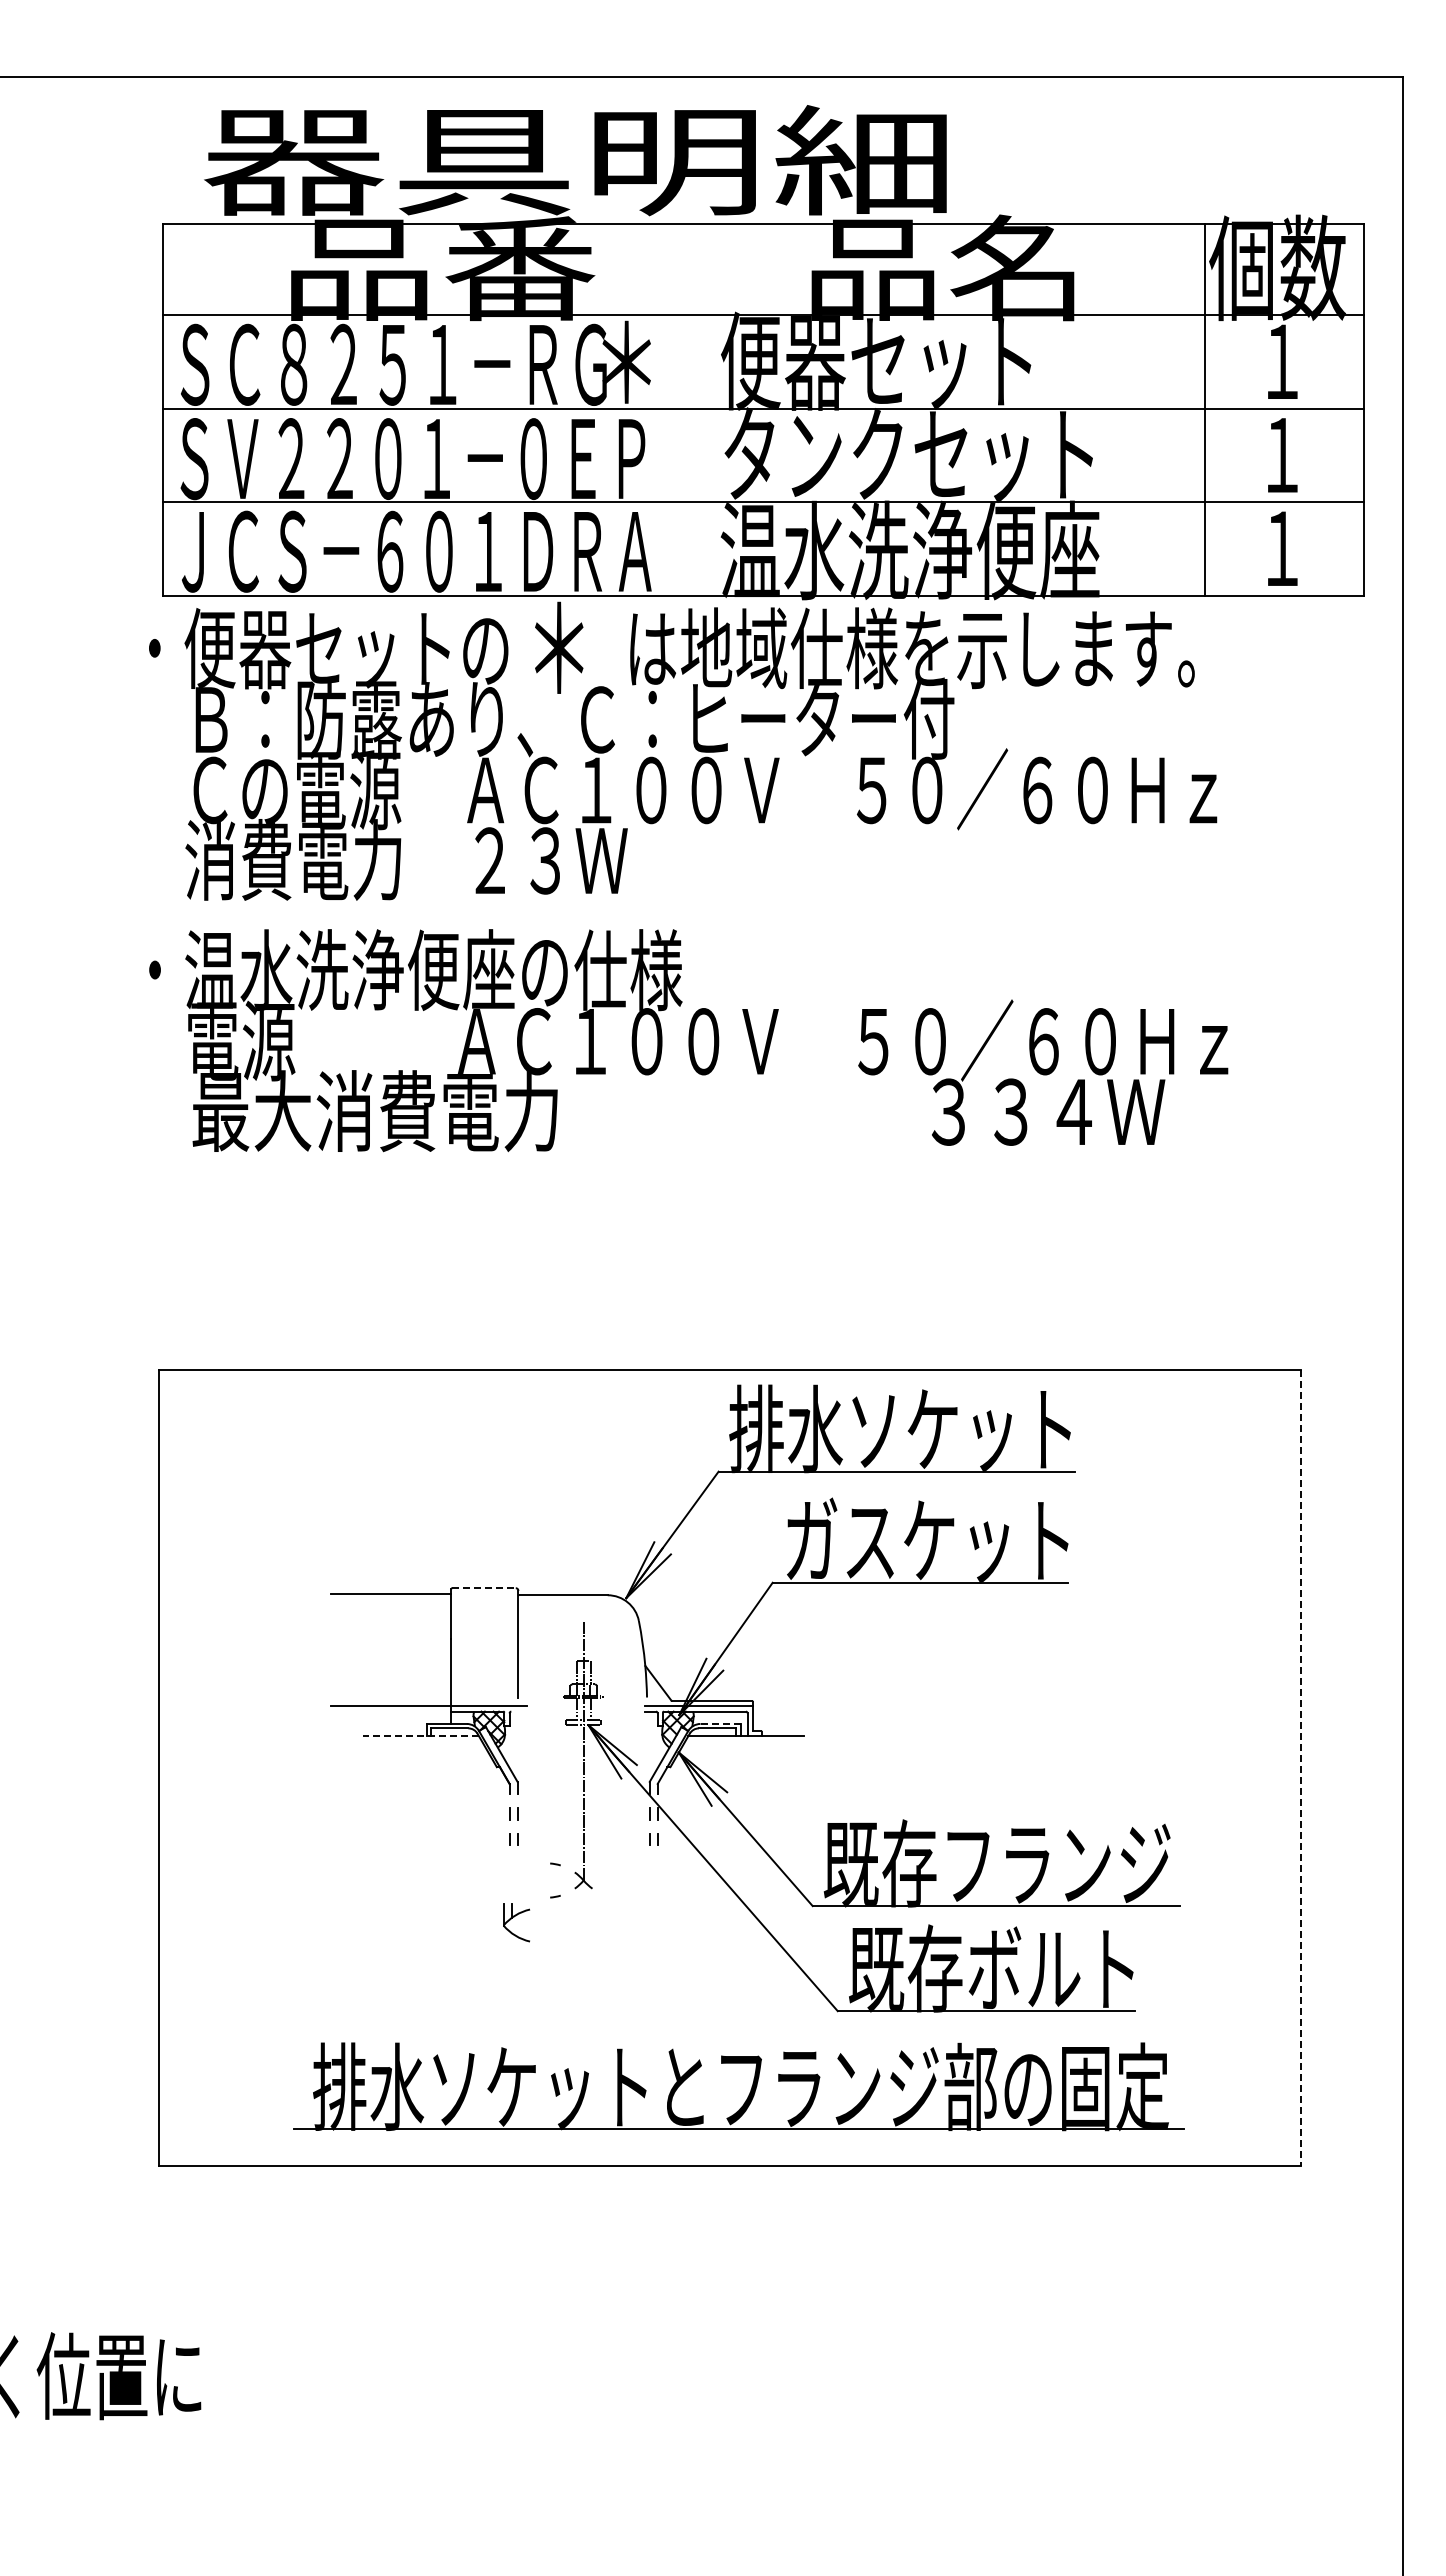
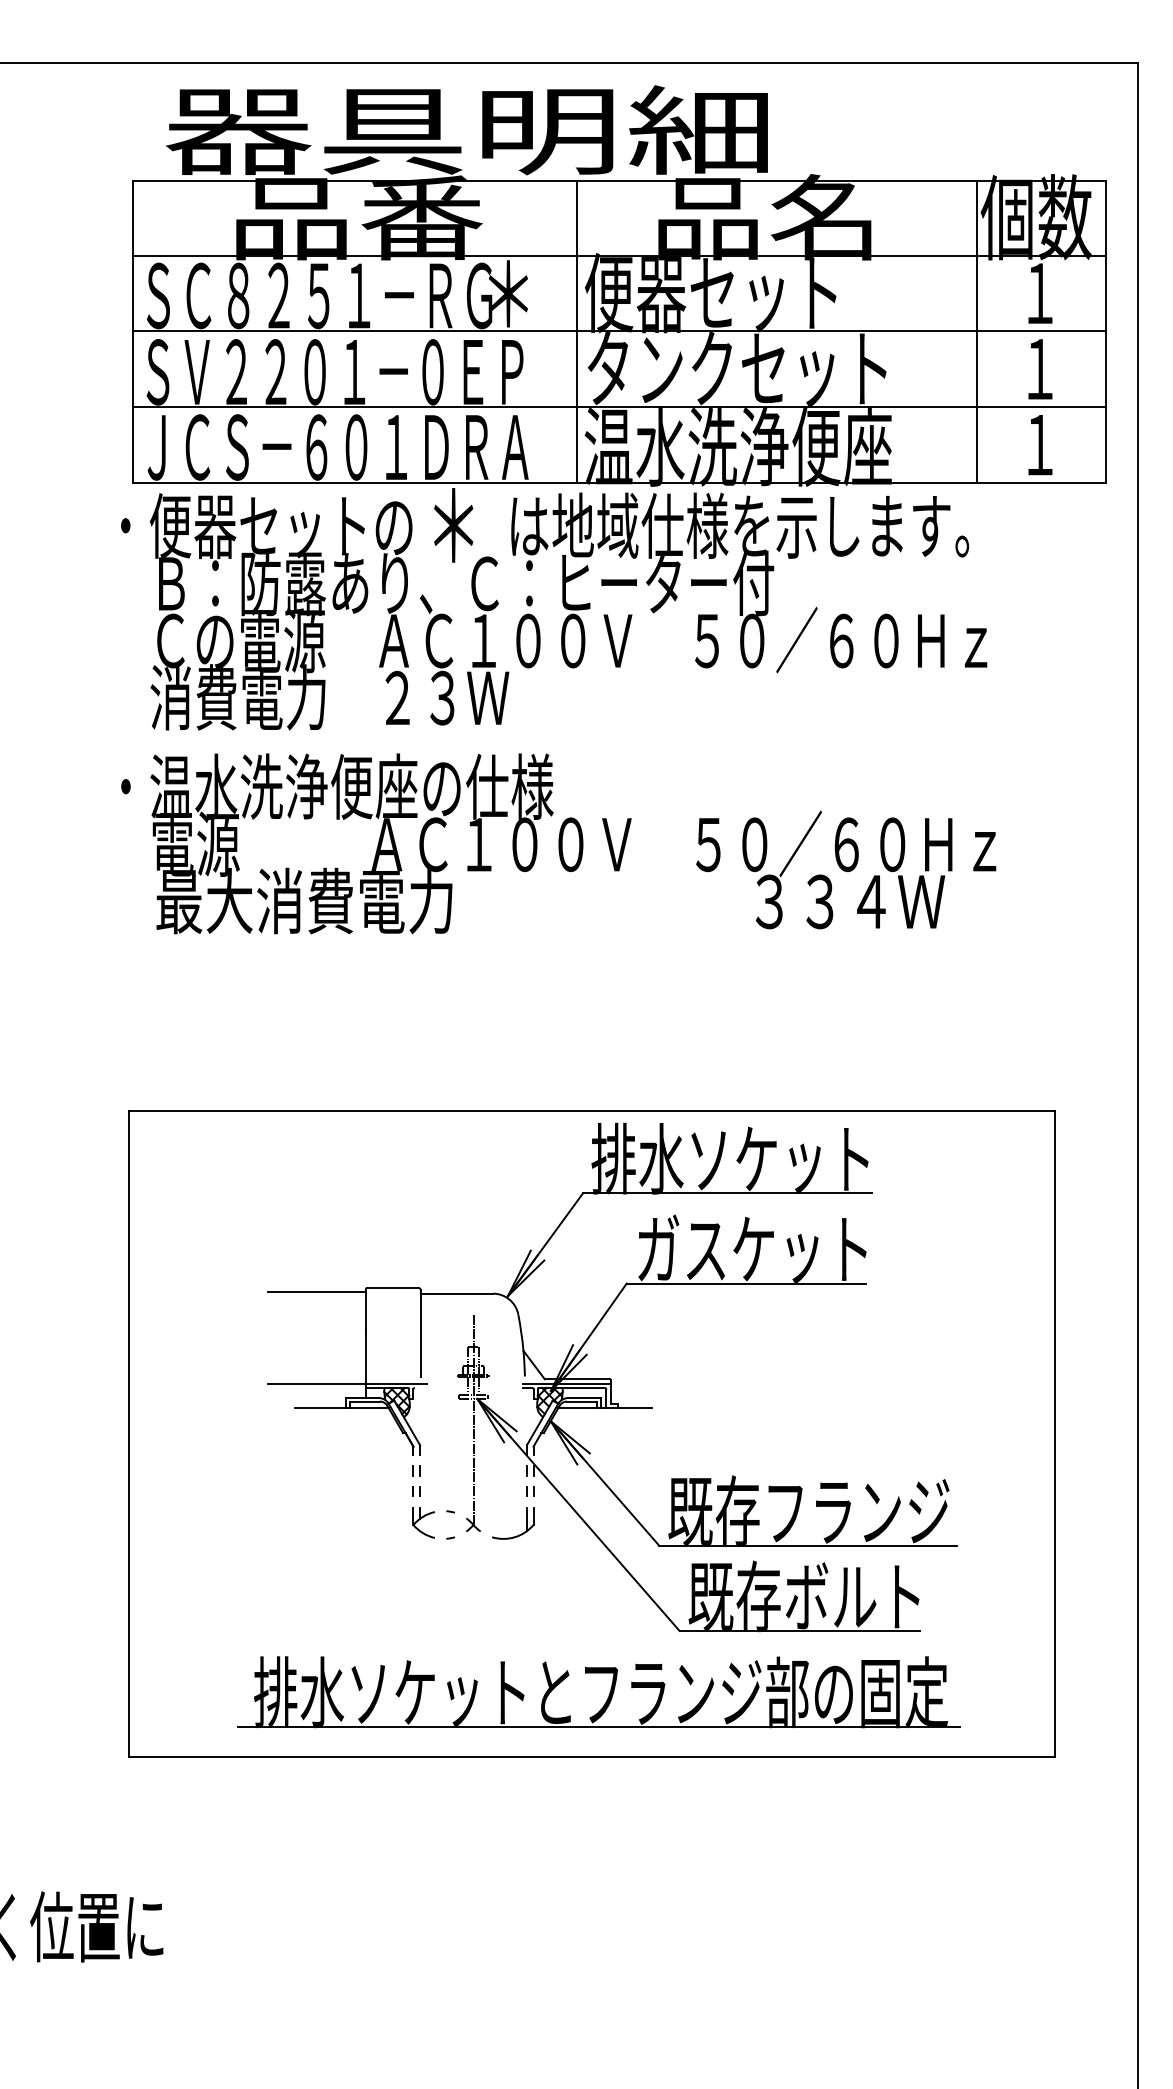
line: (711, 409) -> (577, 332), added
line: (484, 1588) -> (393, 1288), dashed -> solid
line: (721, 1723) -> (585, 1397), dashed -> solid
line: (421, 1736) -> (342, 1408), dashed -> solid
line: (1301, 1768) -> (1055, 1434), dashed -> solid
part: (639, 1892) -> (518, 1534), added
part: (516, 1922) -> (423, 1522), moved

